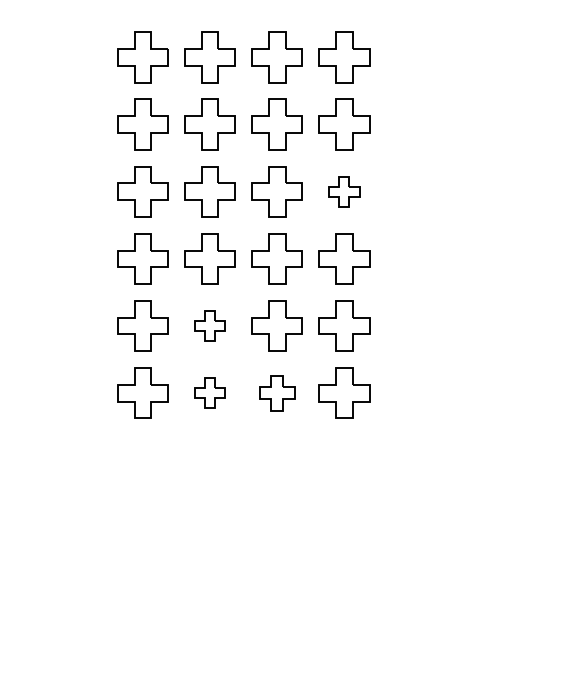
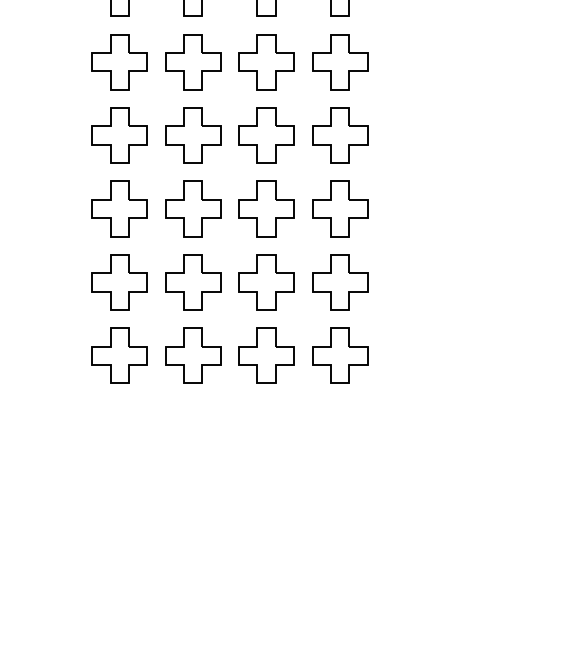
part: (344, 191) -> (340, 135), size x1.67
part: (209, 325) -> (192, 281), size x1.67
part: (209, 392) -> (192, 355), size x1.67
part: (276, 392) -> (265, 355), size x1.43

